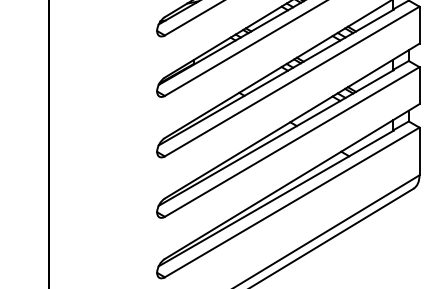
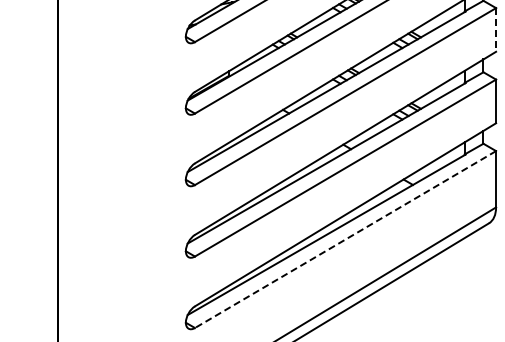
line: (419, 24) -> (496, 29), solid -> dashed
line: (292, 202) -> (345, 239), solid -> dashed

